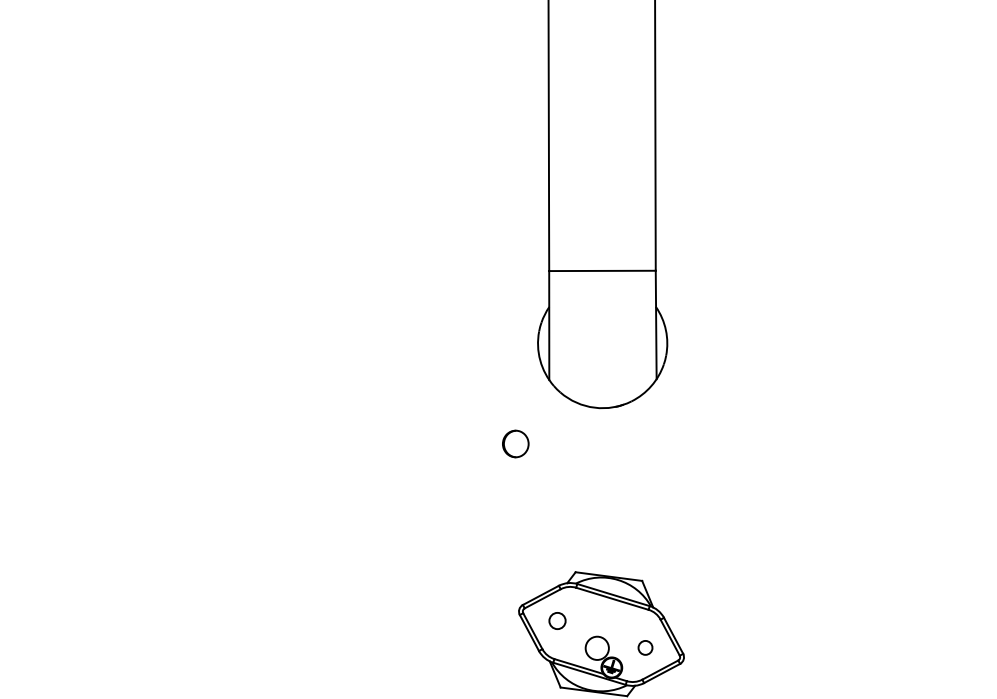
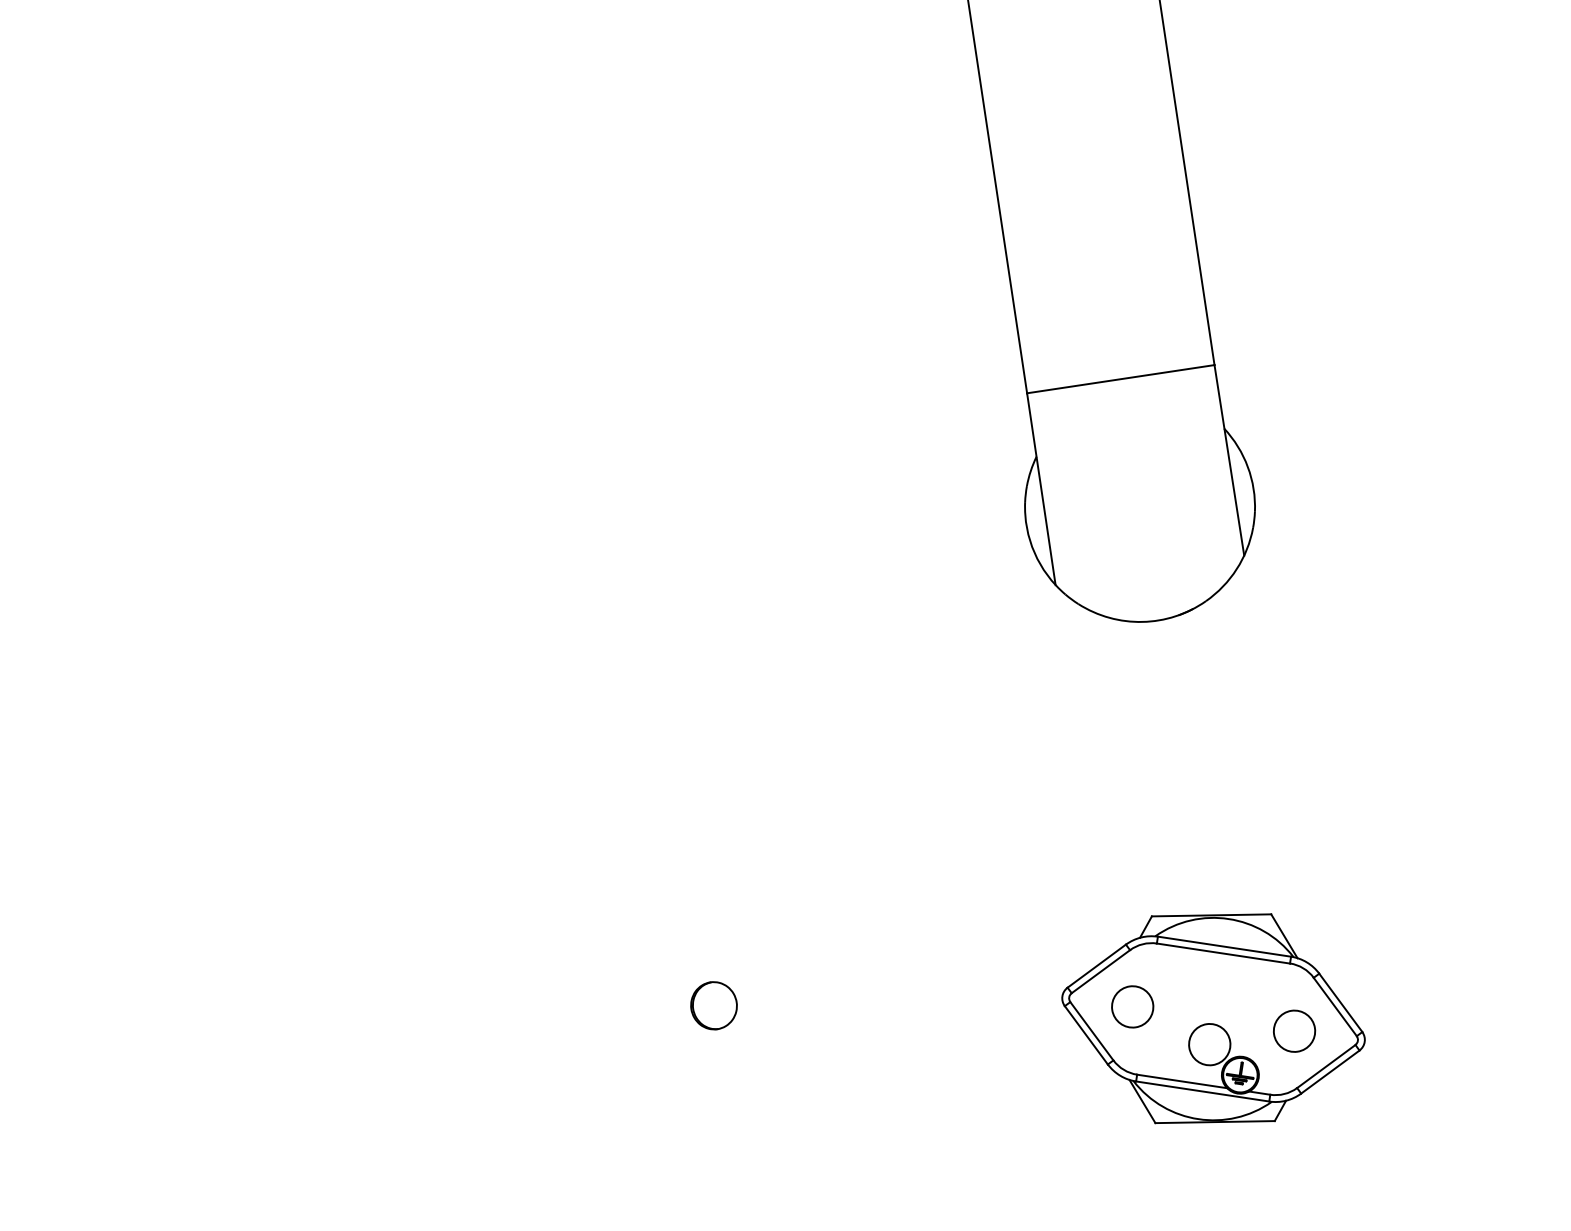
part: (515, 443) -> (713, 1004), moved
circle: (557, 620) -> (1132, 1006), size x1.43
circle: (645, 647) -> (1294, 1030), size x1.67

